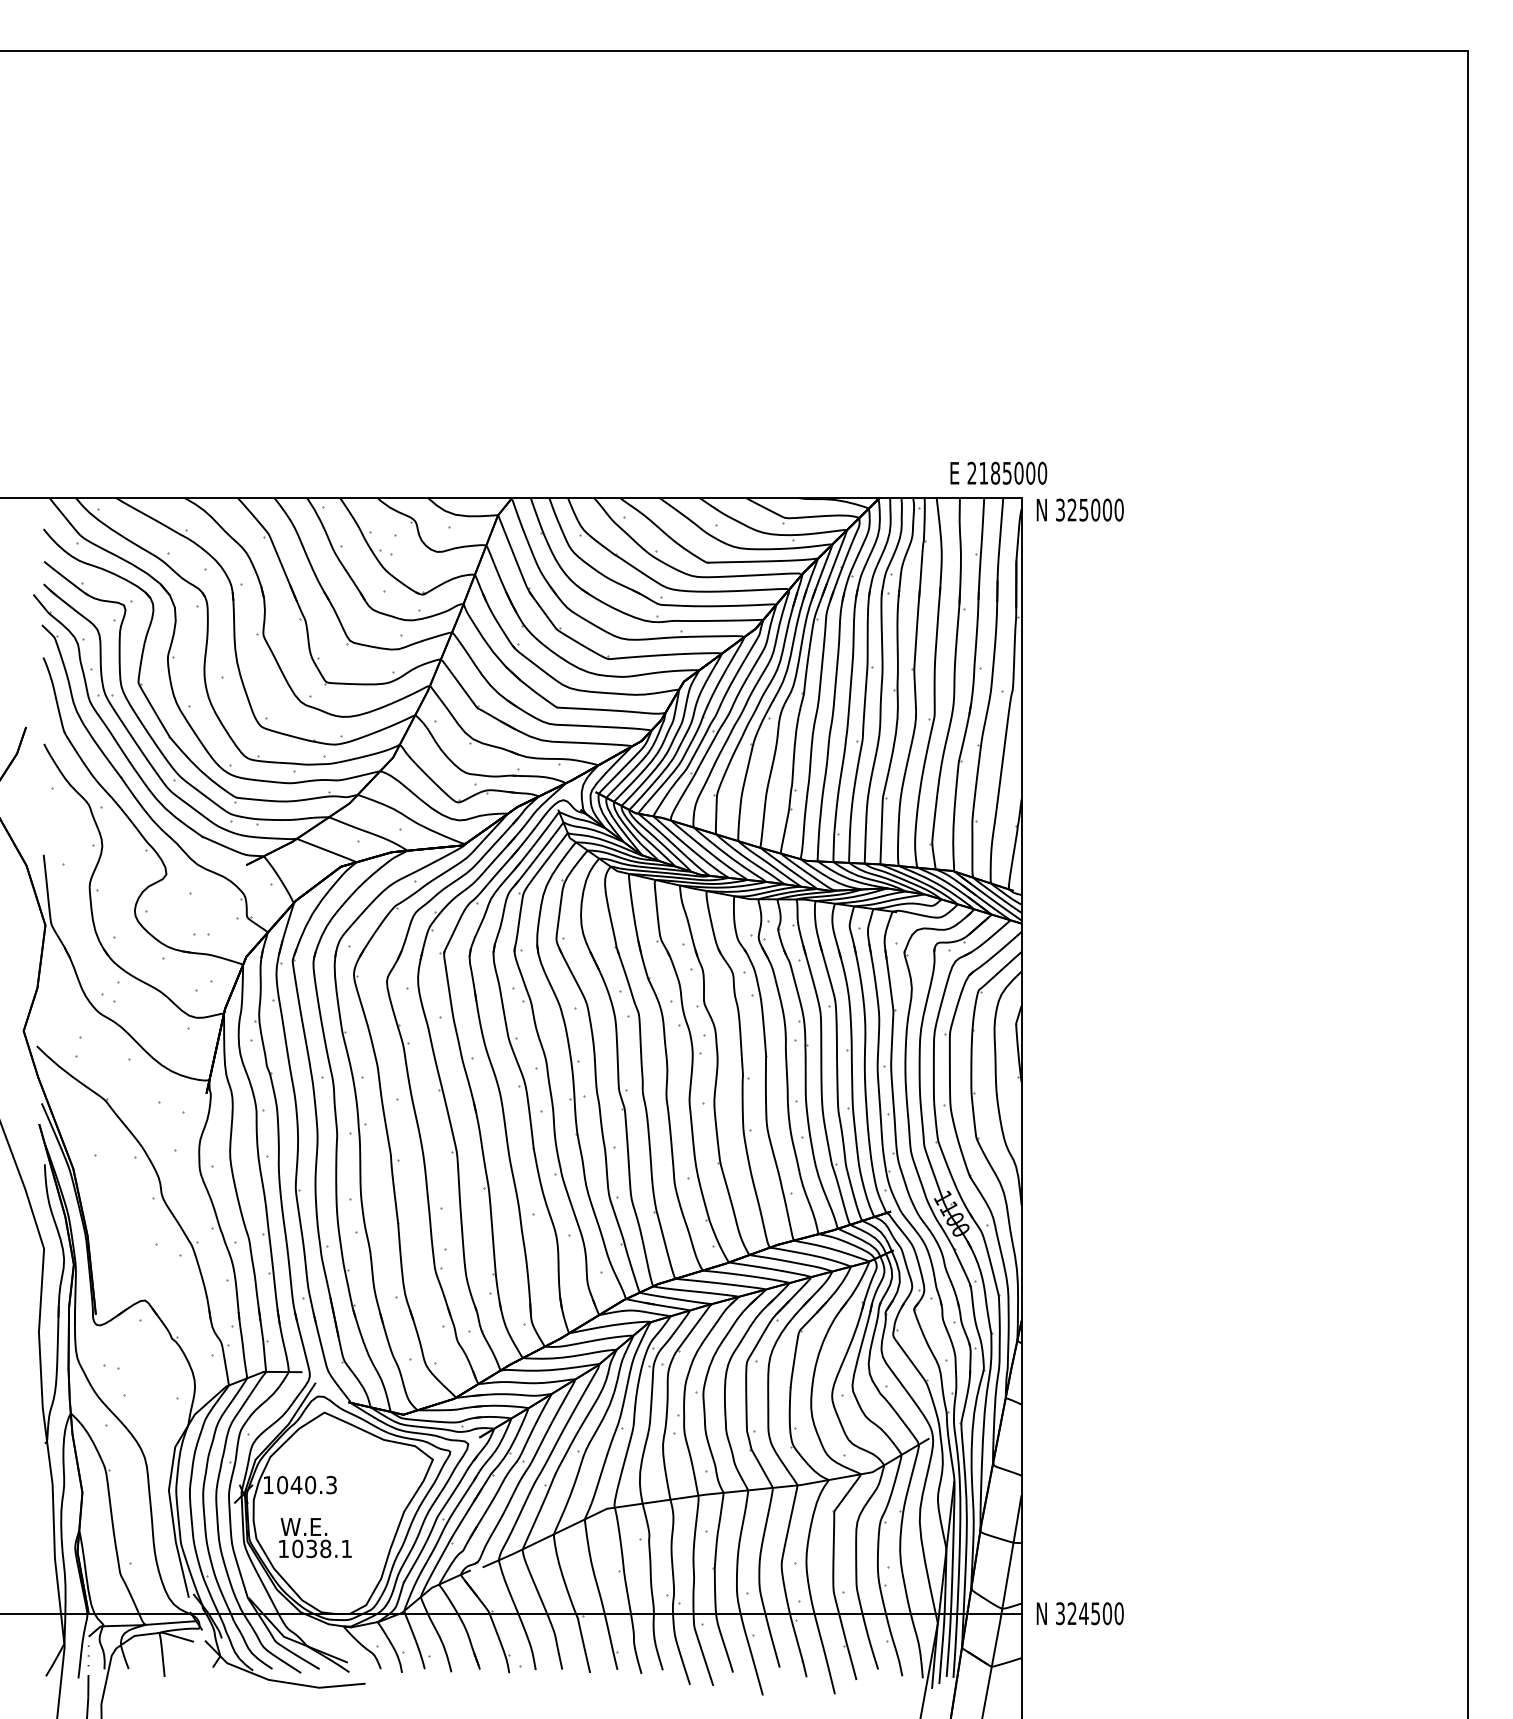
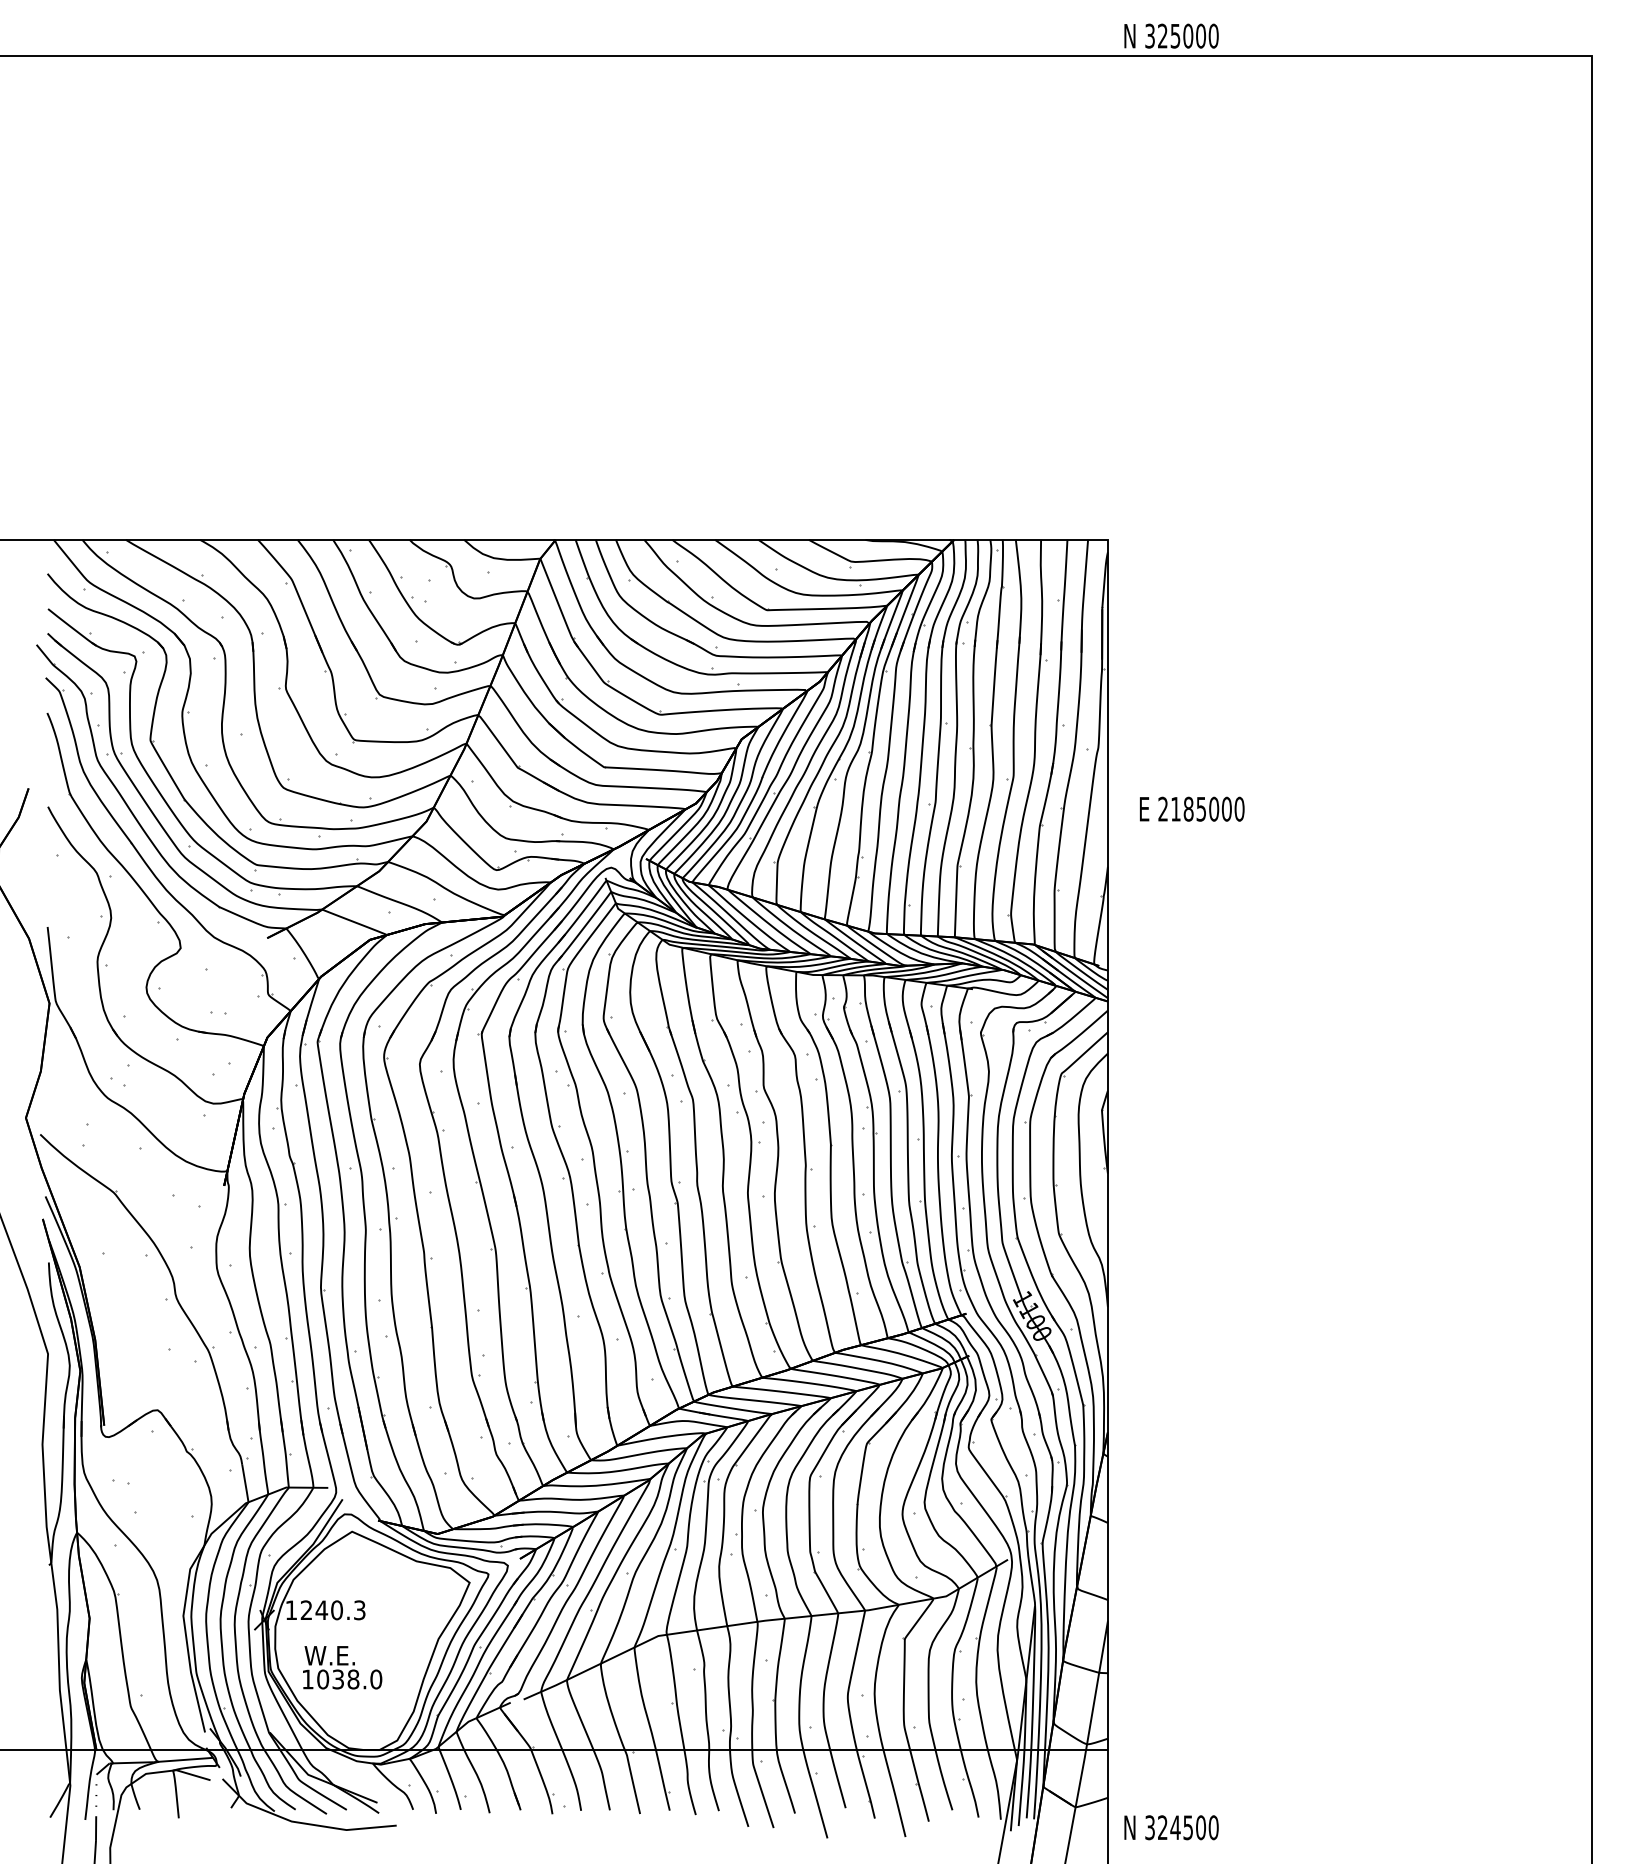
text: (999, 472) -> (1192, 808), moved
text: (1080, 509) -> (1171, 35), moved
text: (282, 1485) -> (306, 1610), 1040.3 -> 1240.3
text: (346, 1548) -> (376, 1679), 1038.1 -> 1038.0
text: (1080, 1613) -> (1171, 1827), moved

